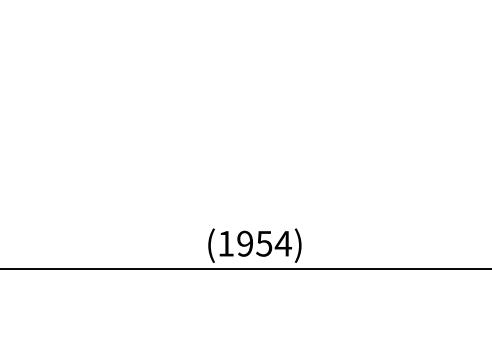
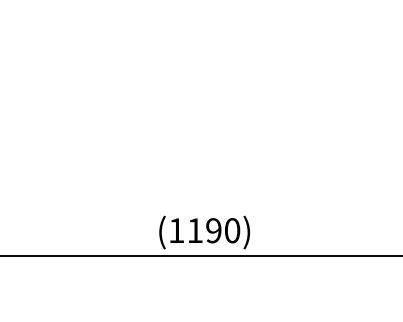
text: (264, 243) -> (214, 230), (1954) -> (1190)

